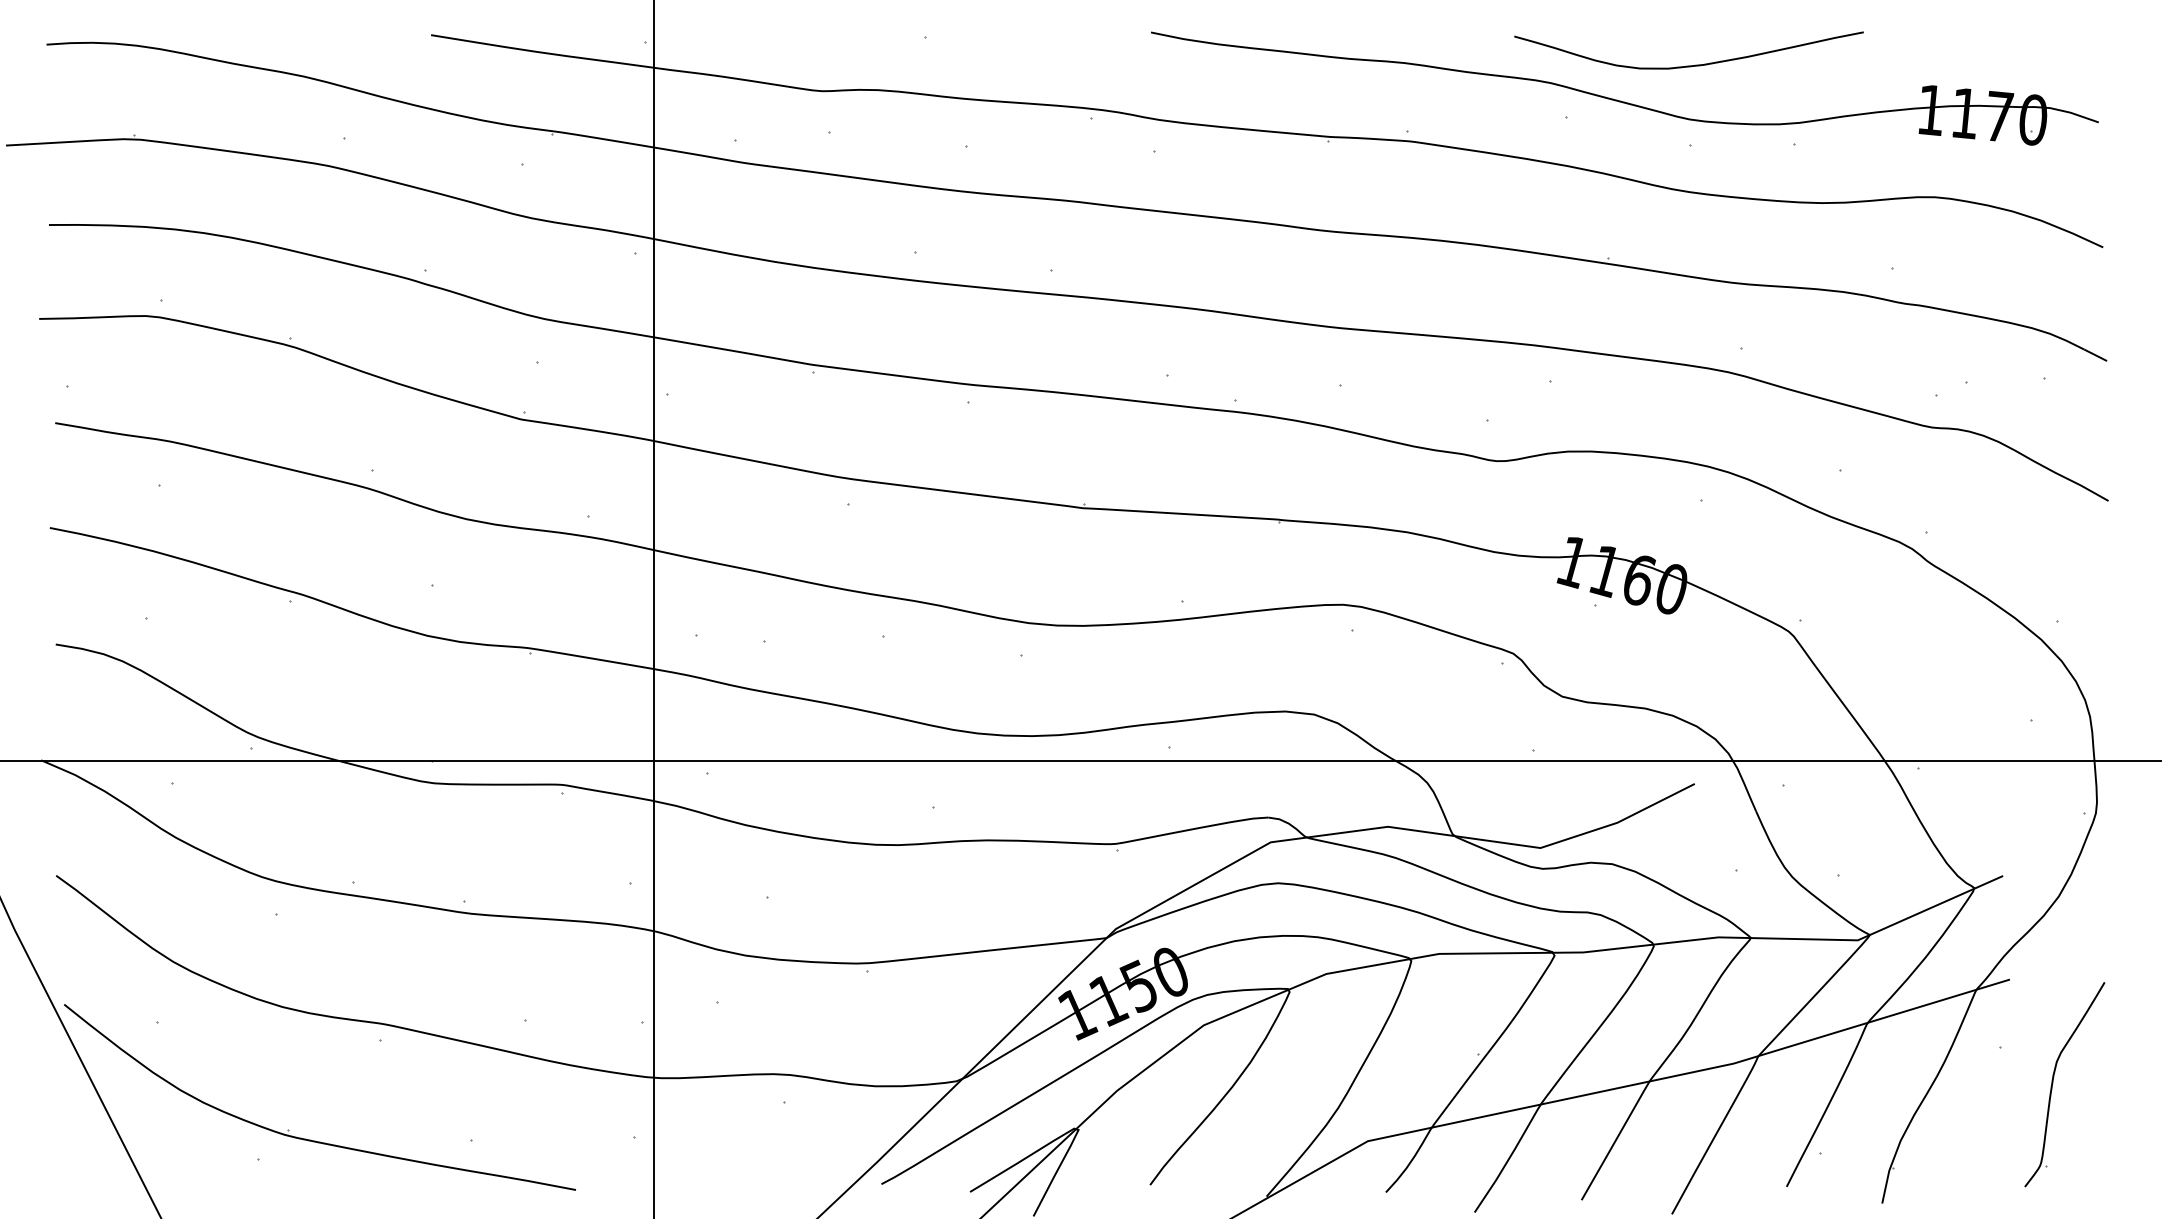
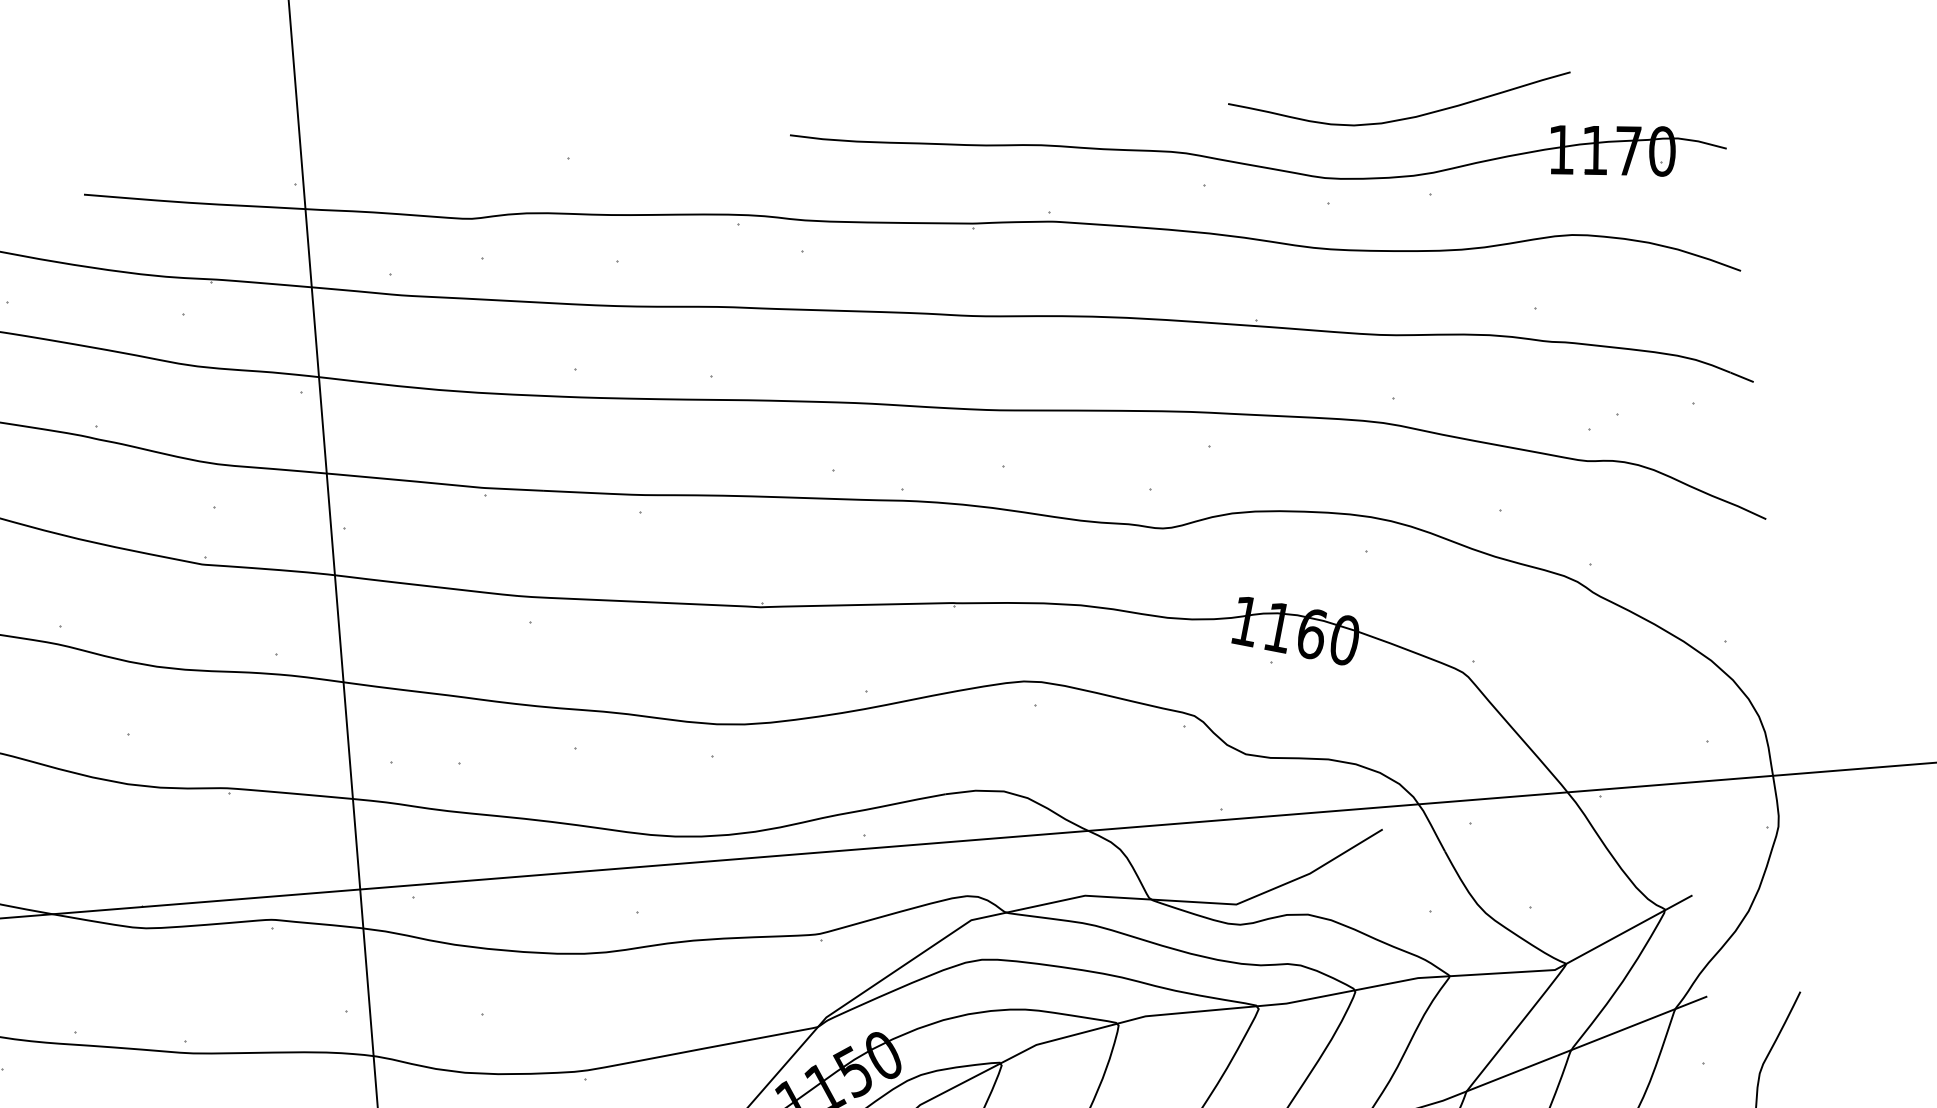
curve: (1688, 65) -> (1401, 118), moved

